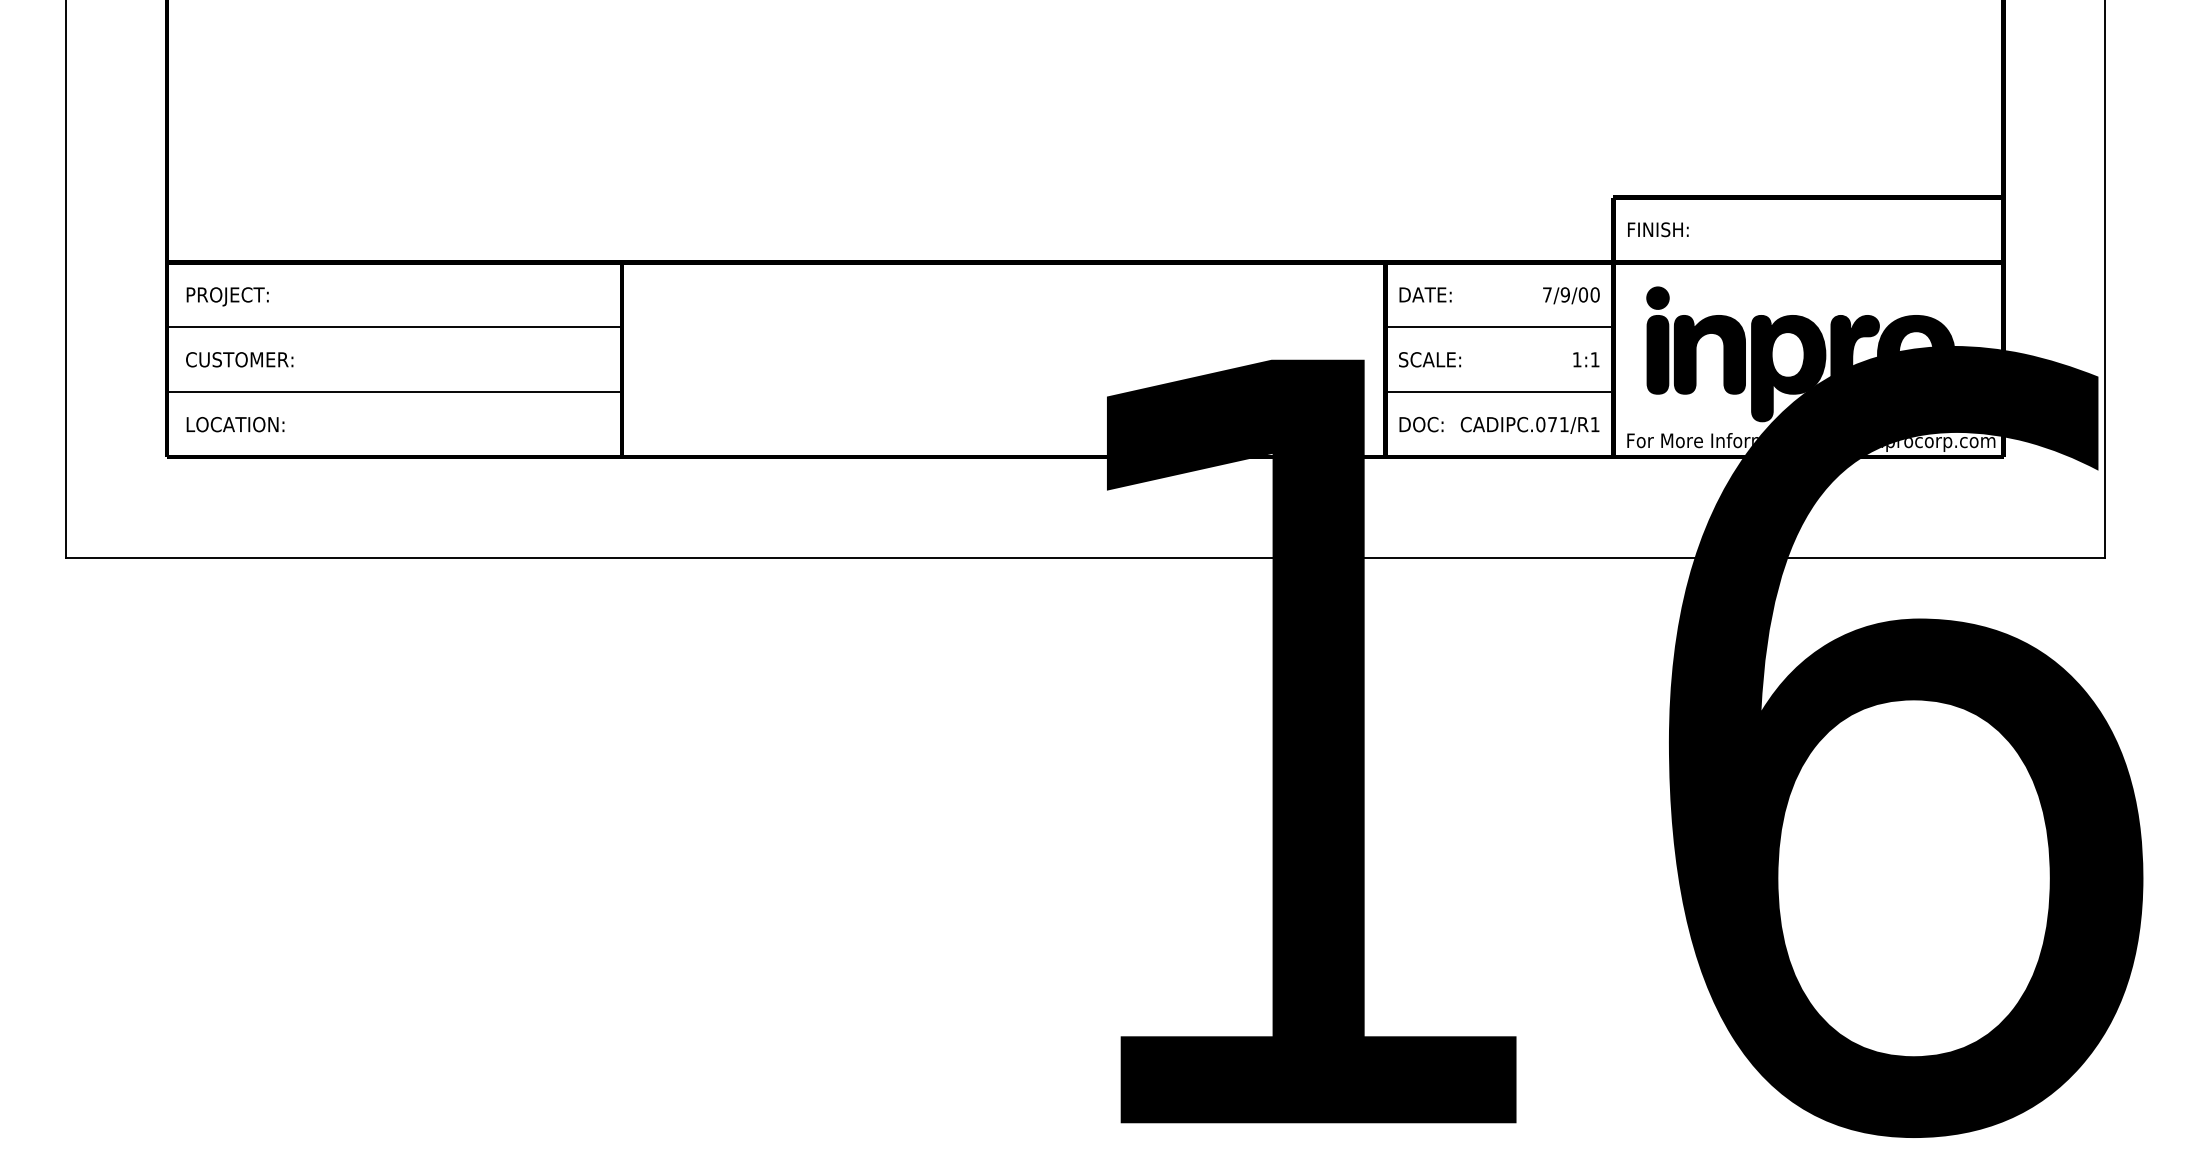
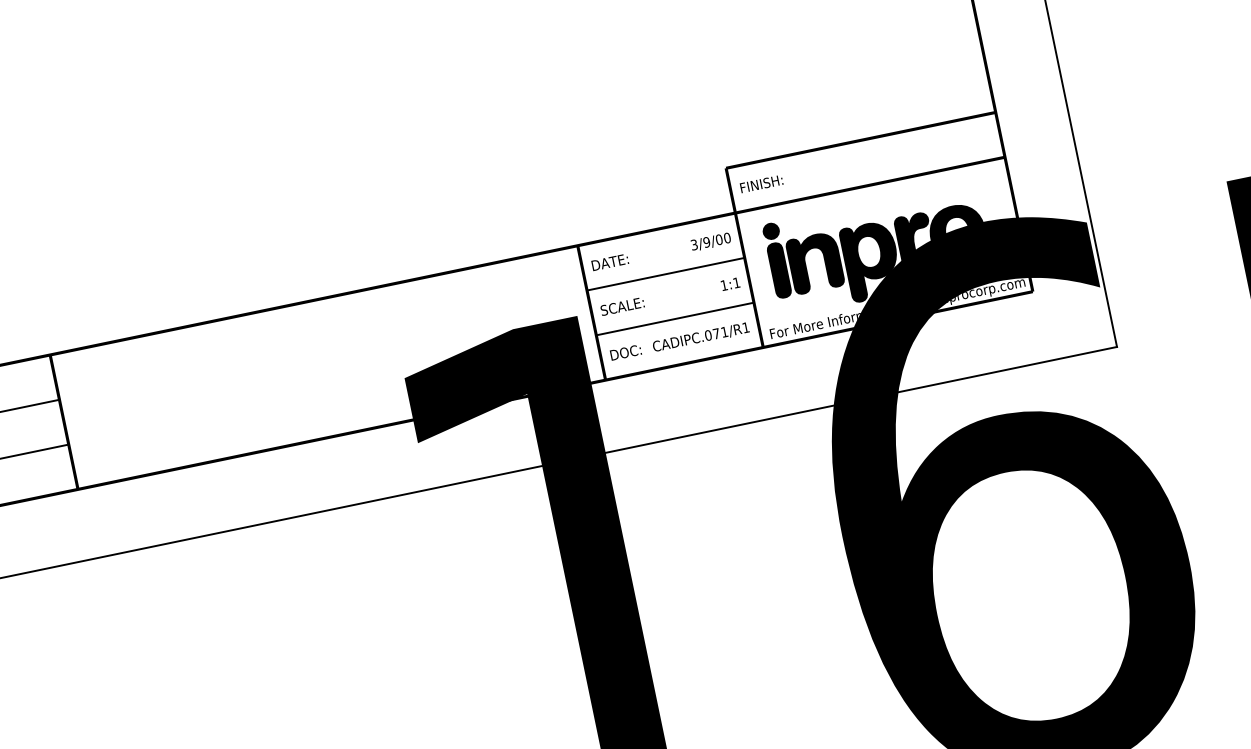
text: (1547, 294) -> (694, 244), 7/9/00 -> 3/9/00

